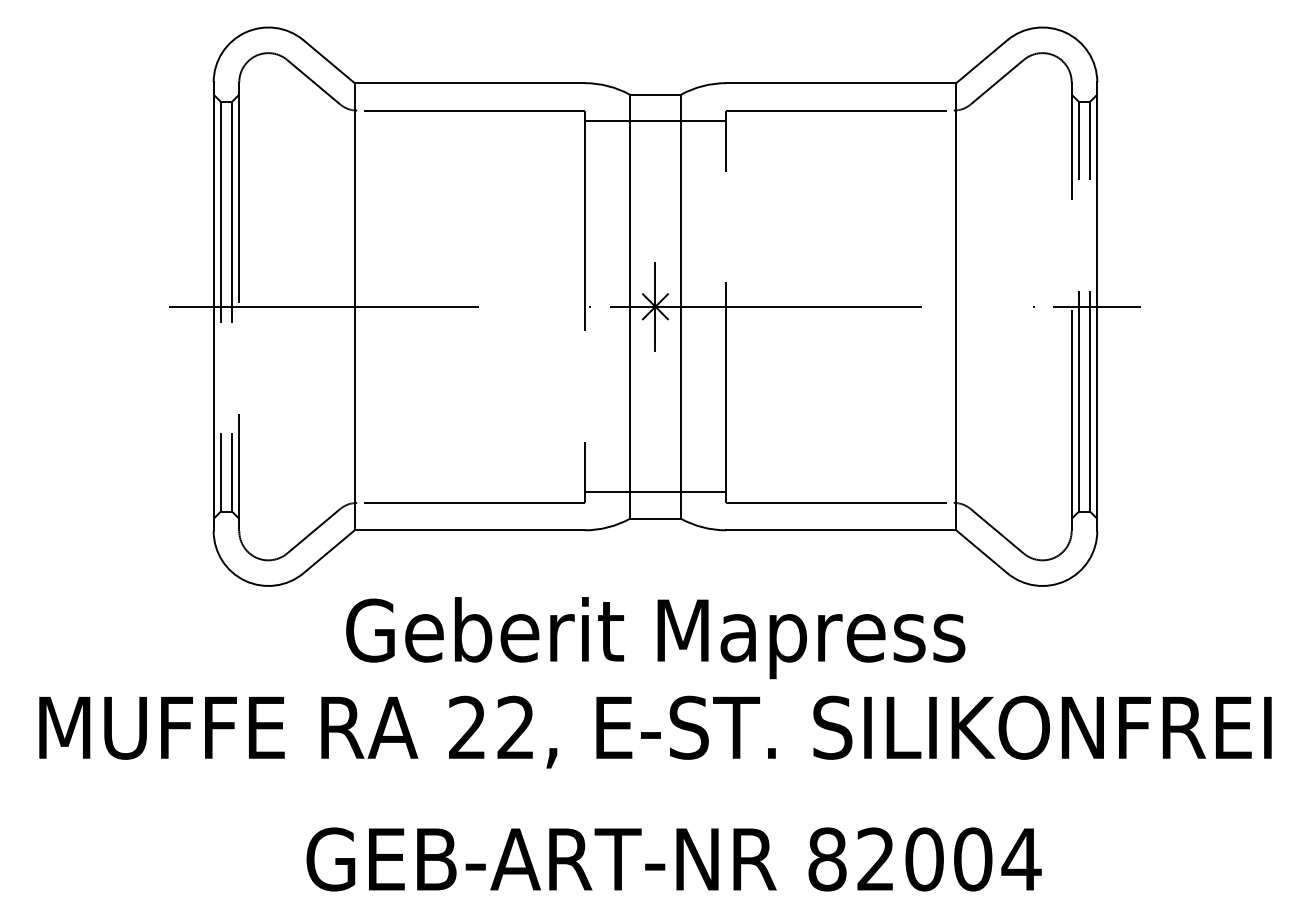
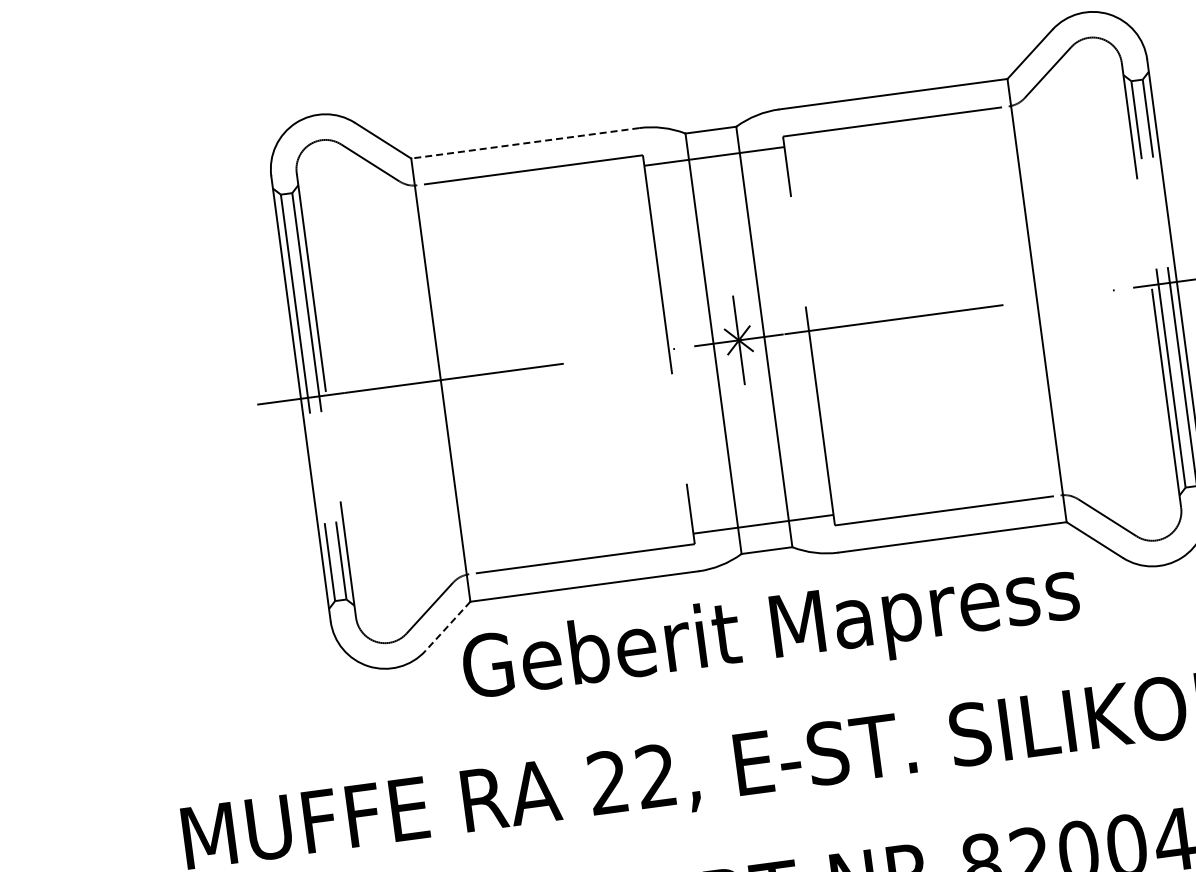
line: (469, 83) -> (525, 143), solid -> dashed
line: (328, 552) -> (447, 627), solid -> dashed
text: (655, 638) -> (771, 635), moved

